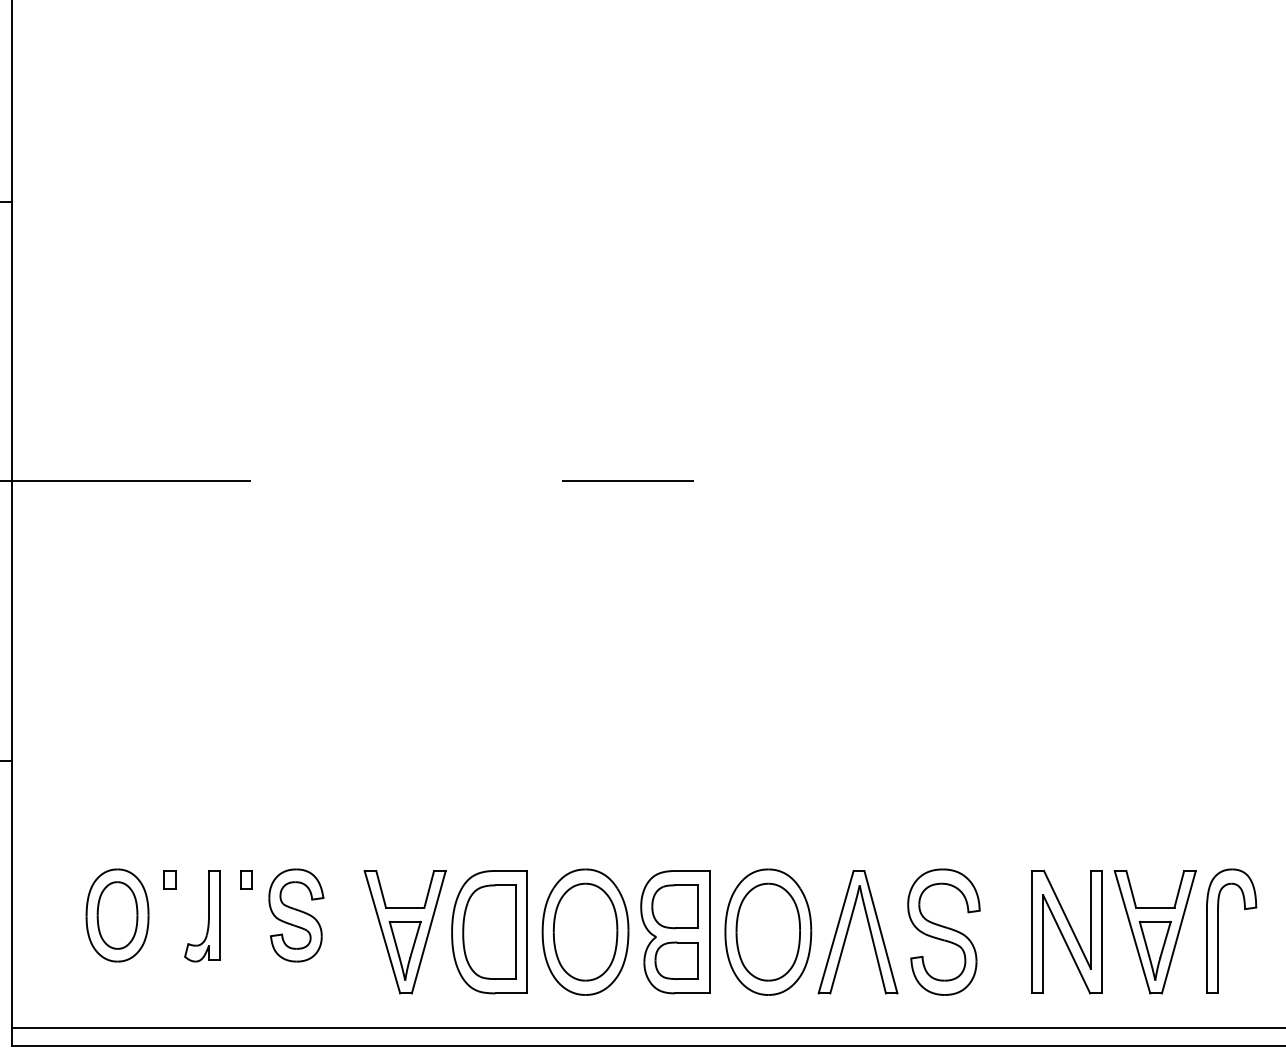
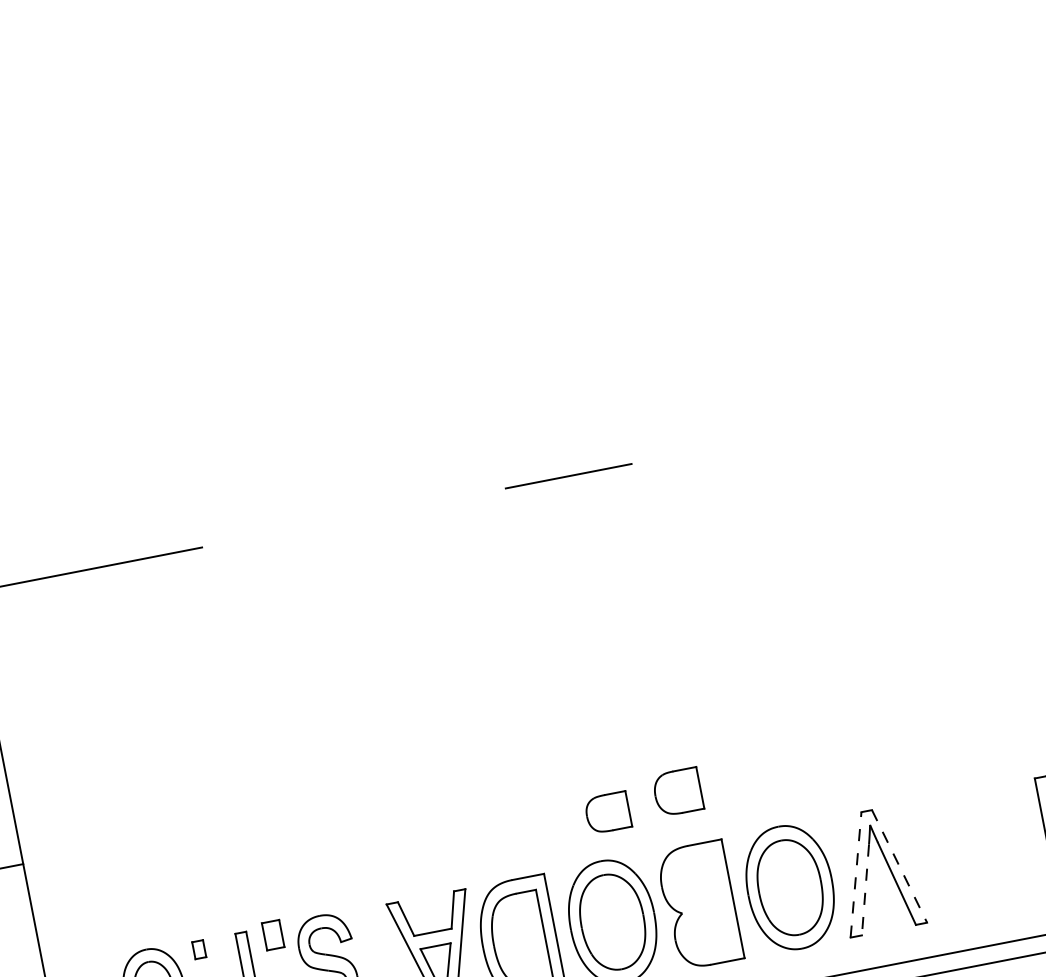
part: (246, 879) -> (273, 934), size x1.6
part: (674, 906) -> (677, 792), moved
part: (943, 931) -> (960, 853), removed
line: (836, 932) -> (856, 875), solid -> dashed
line: (881, 932) -> (900, 866), solid -> dashed
line: (842, 949) -> (865, 890), solid -> dashed
part: (676, 960) -> (607, 812), moved

